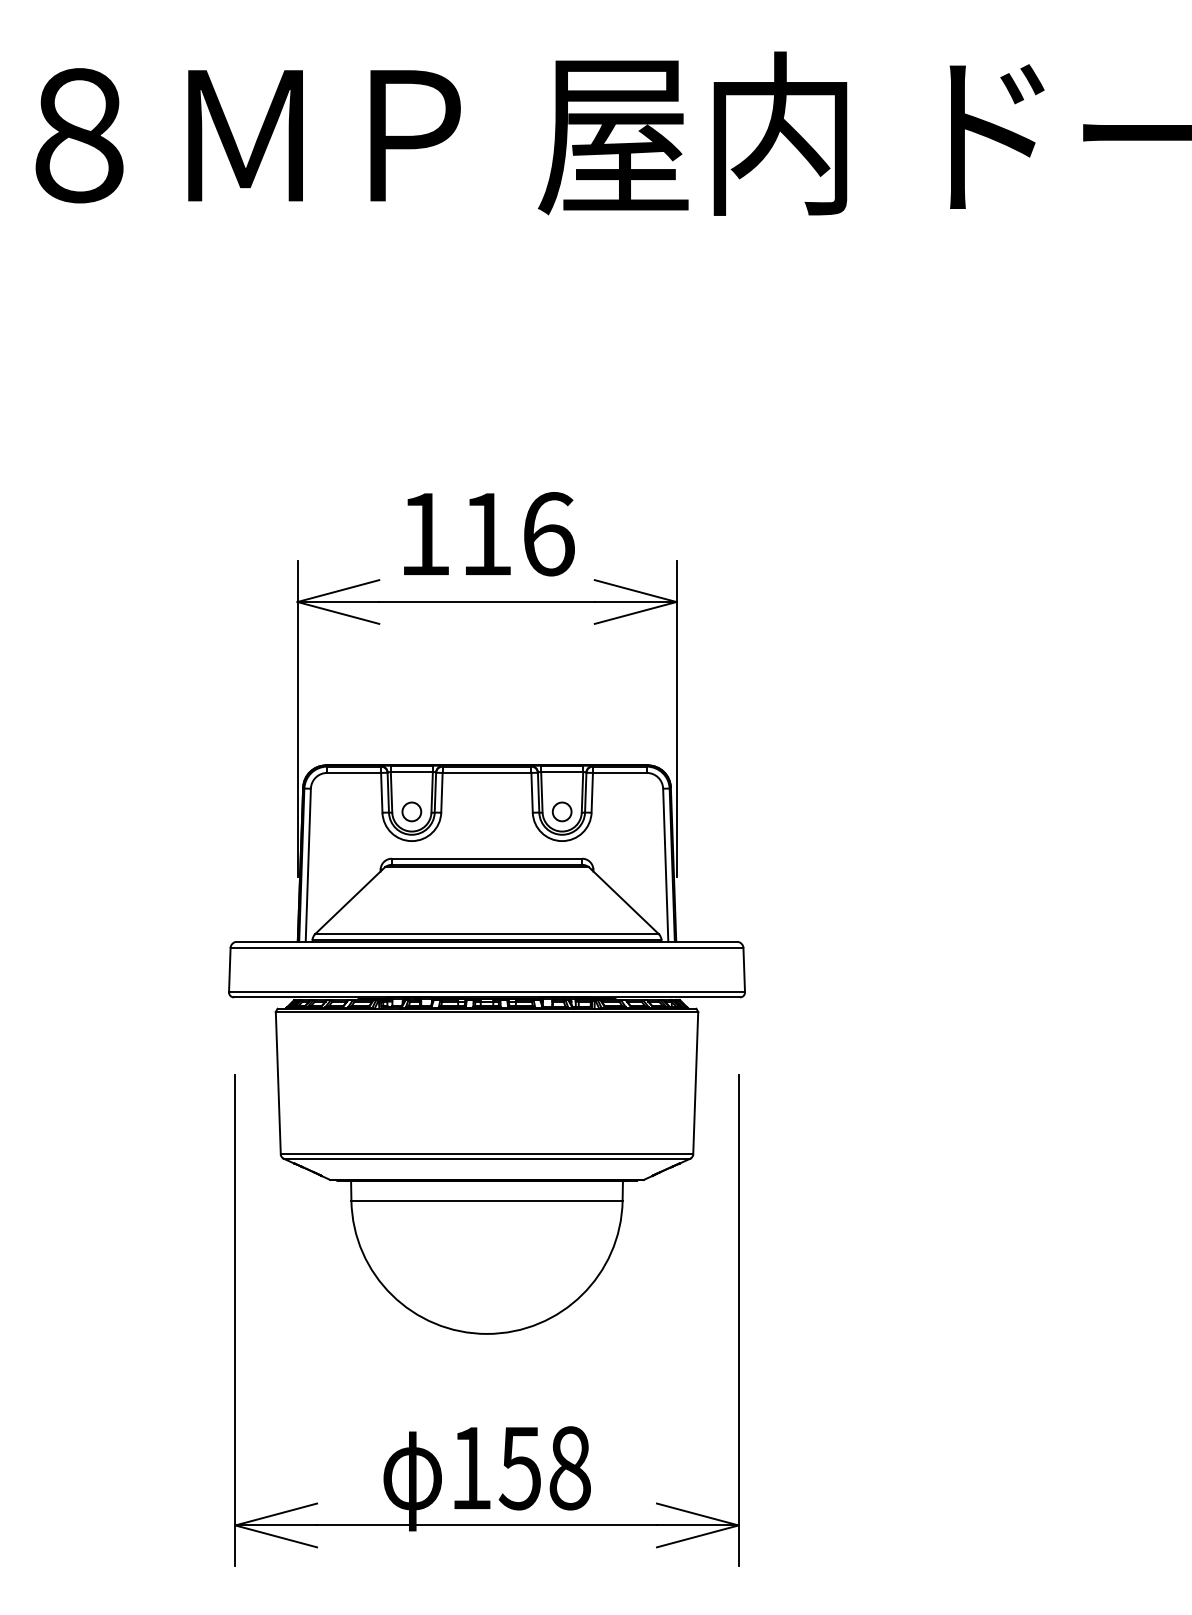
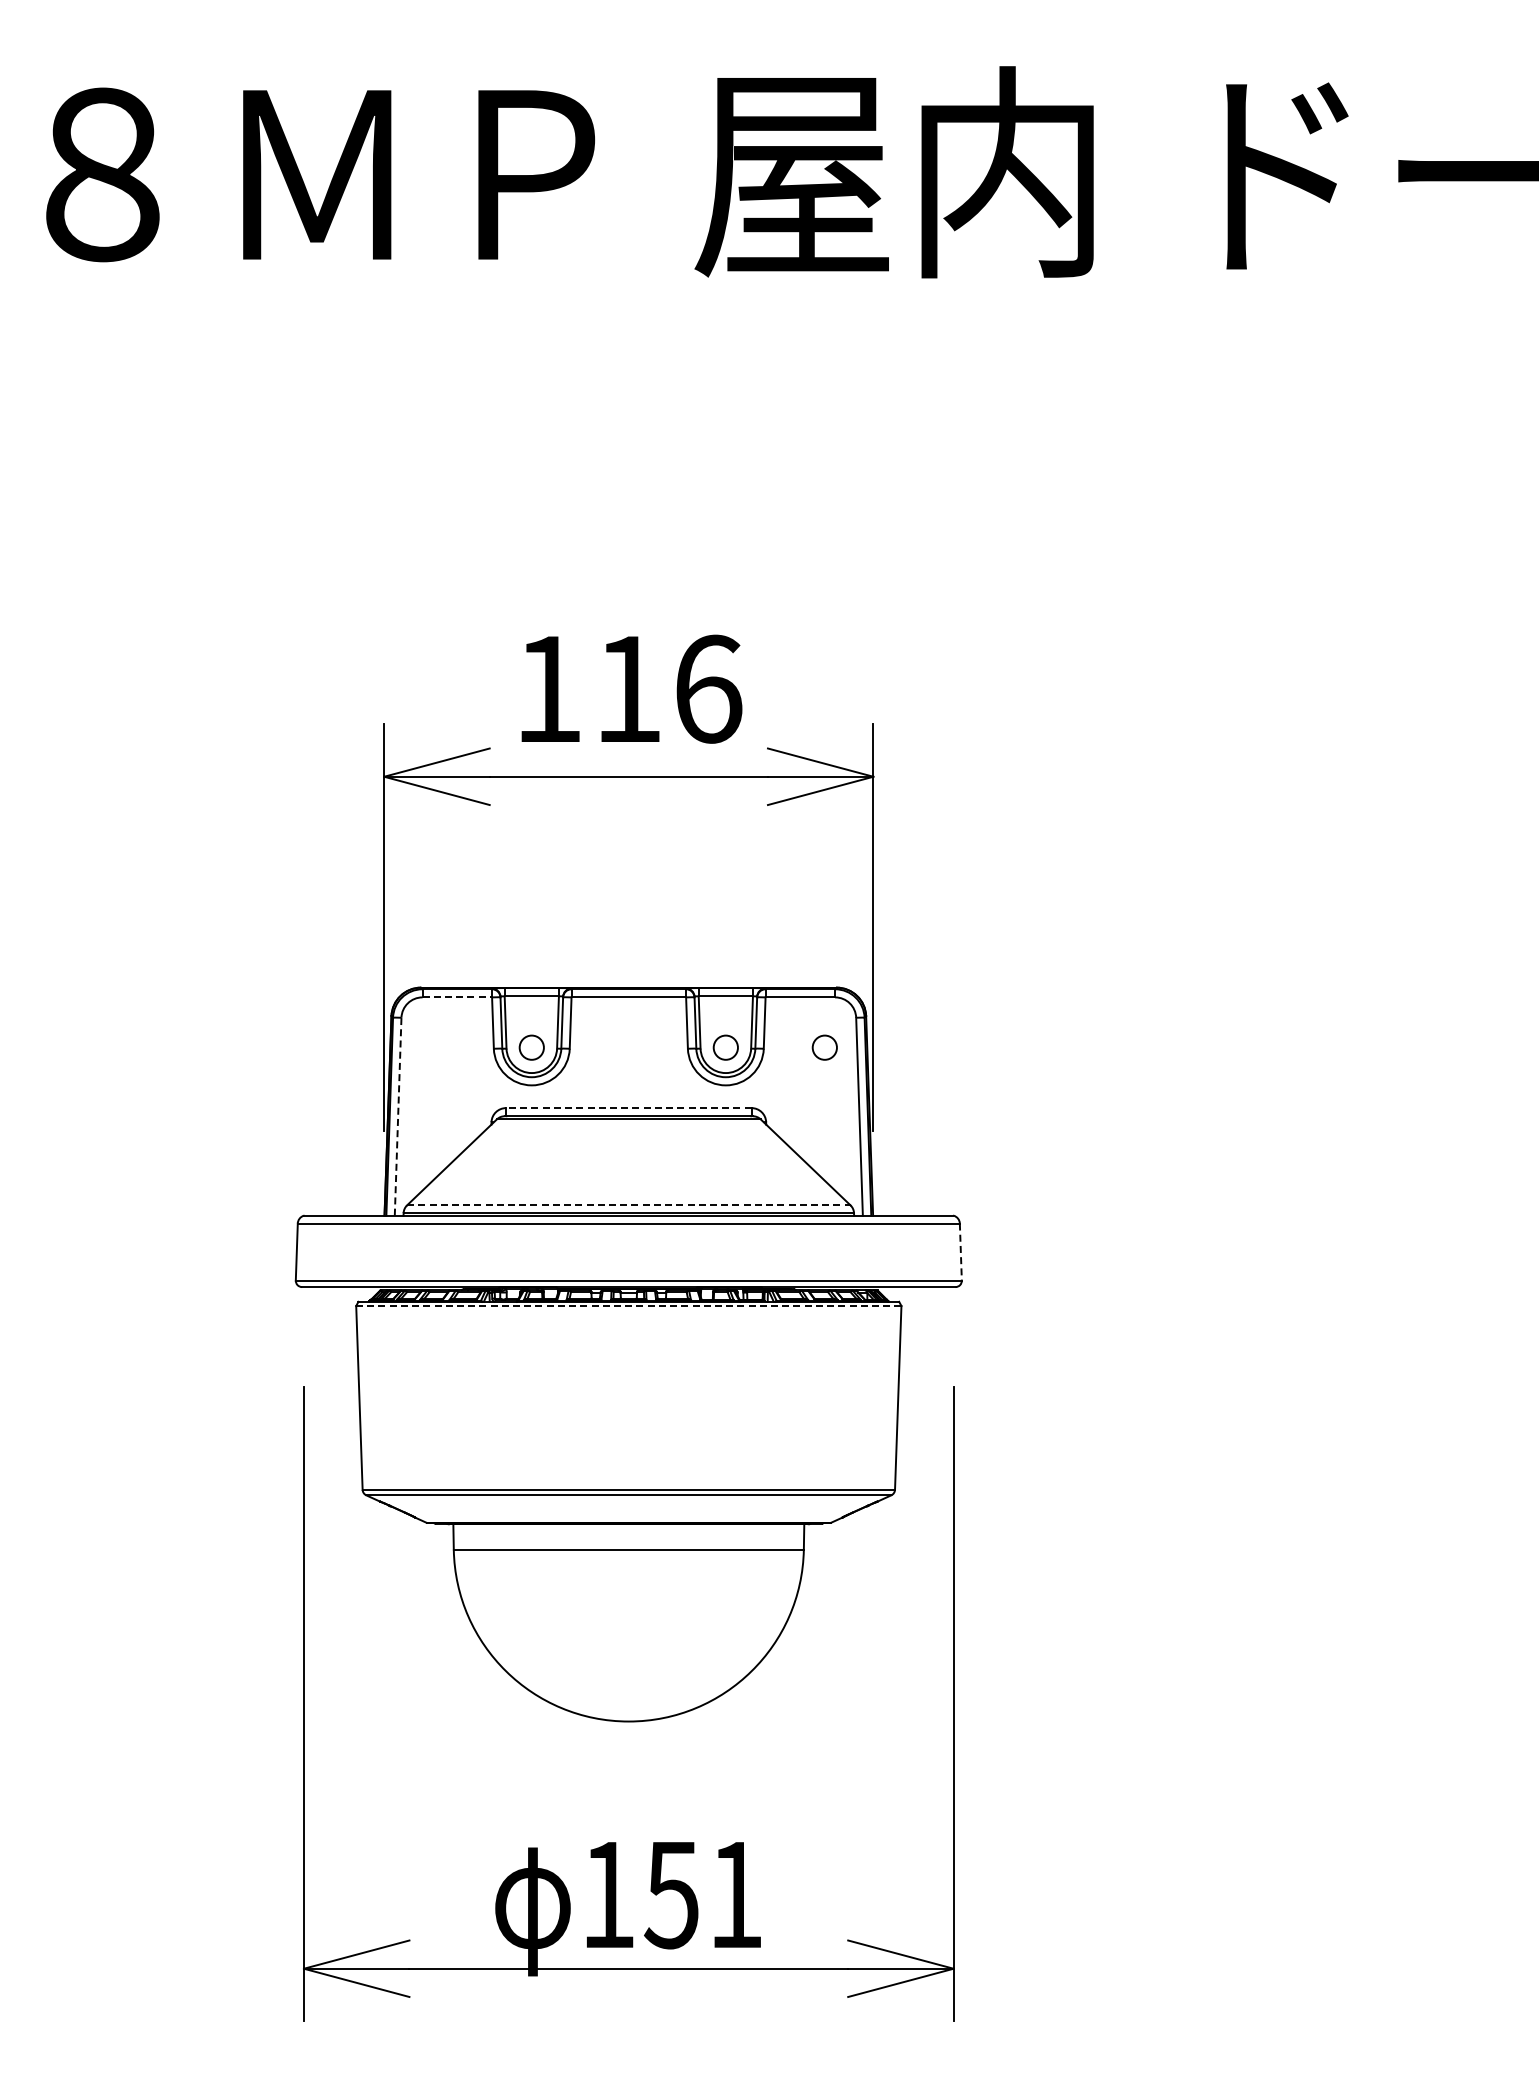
line: (354, 773) -> (457, 997), solid -> dashed
circle: (638, 811) -> (824, 1047), added
line: (486, 859) -> (628, 1108), solid -> dashed
line: (308, 865) -> (398, 1116), solid -> dashed
line: (486, 934) -> (628, 1205), solid -> dashed
line: (743, 970) -> (960, 1252), solid -> dashed
line: (486, 1012) -> (628, 1306), solid -> dashed
text: (570, 1467) -> (736, 1894), 158 -> 151

